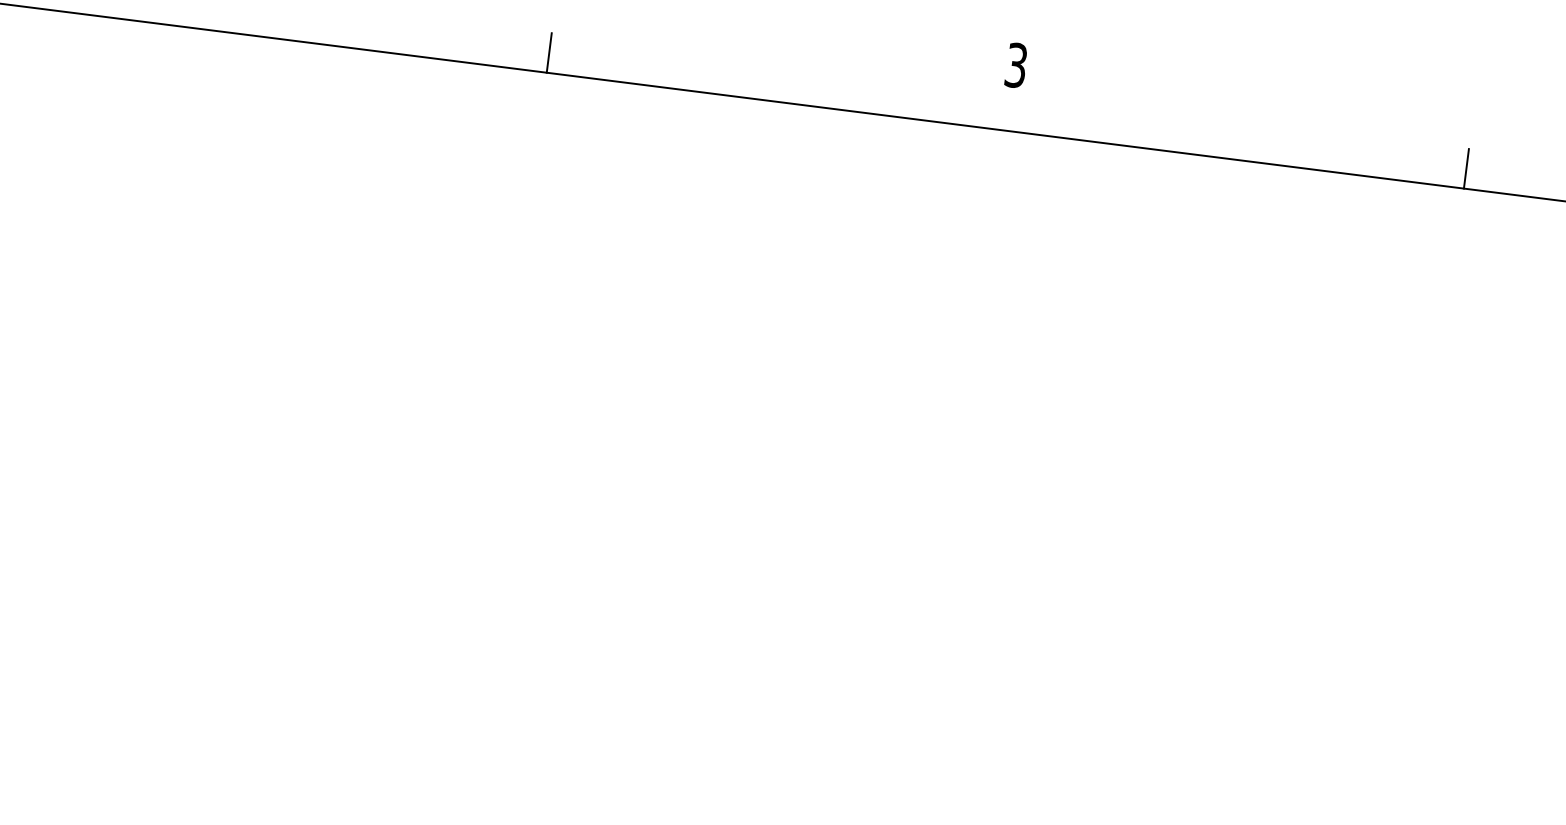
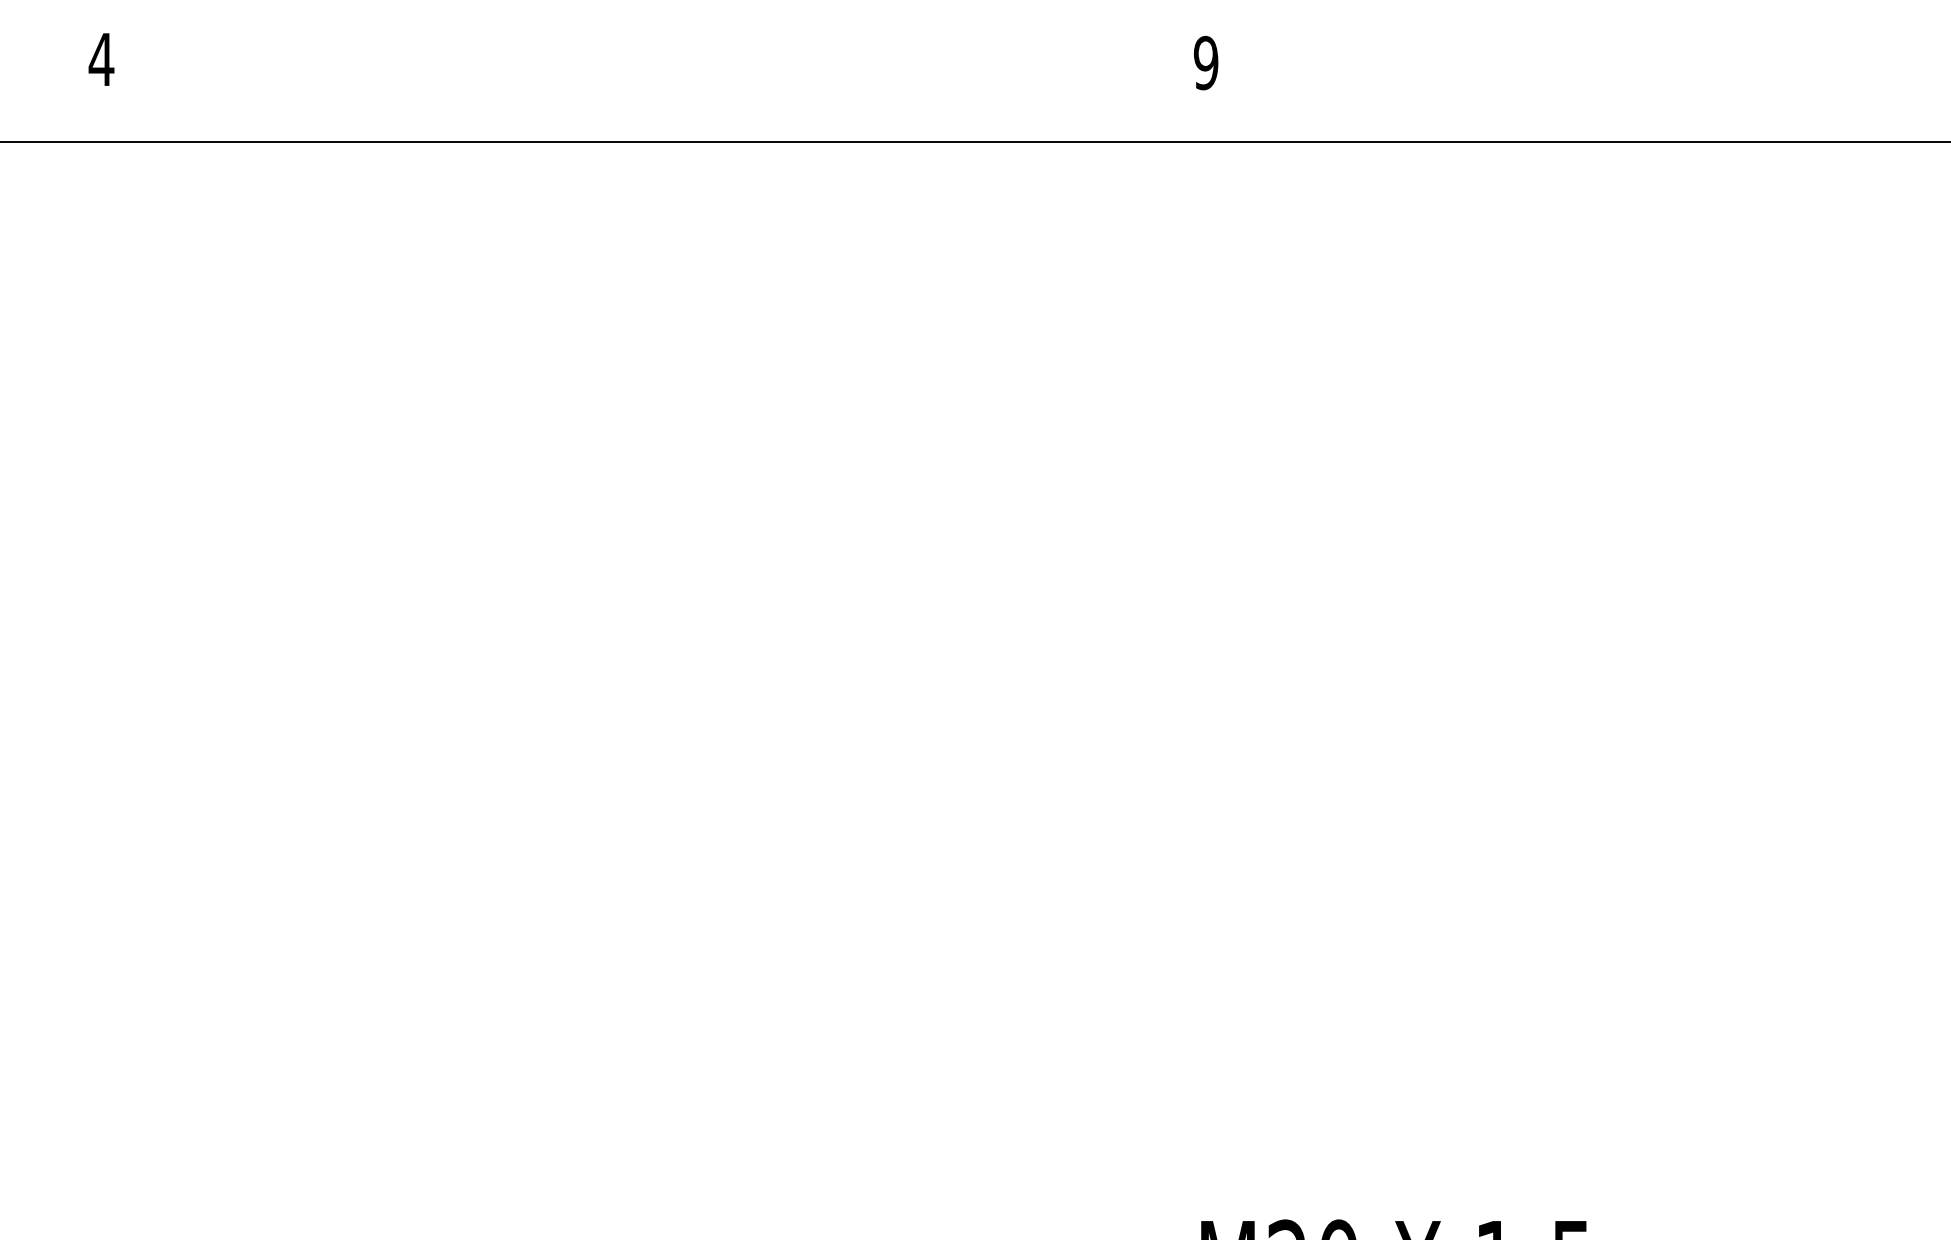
line: (549, 52) -> (650, 117), removed
text: (1015, 65) -> (1205, 63), 3 -> 9
line: (1466, 168) -> (1755, 117), removed

